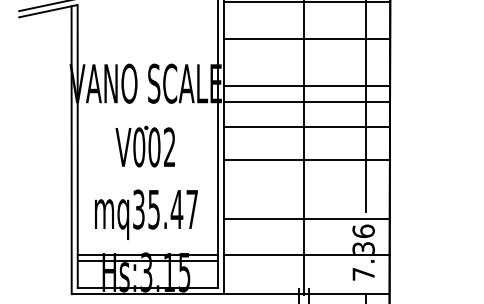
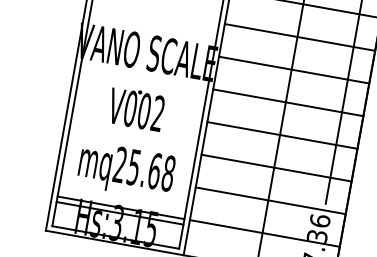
line: (307, 85) -> (288, 102), moved
line: (307, 101) -> (294, 70), moved
line: (306, 126) -> (282, 134), moved
line: (306, 160) -> (276, 168), moved
text: (165, 209) -> (144, 169), mq35.47 -> mq25.68

